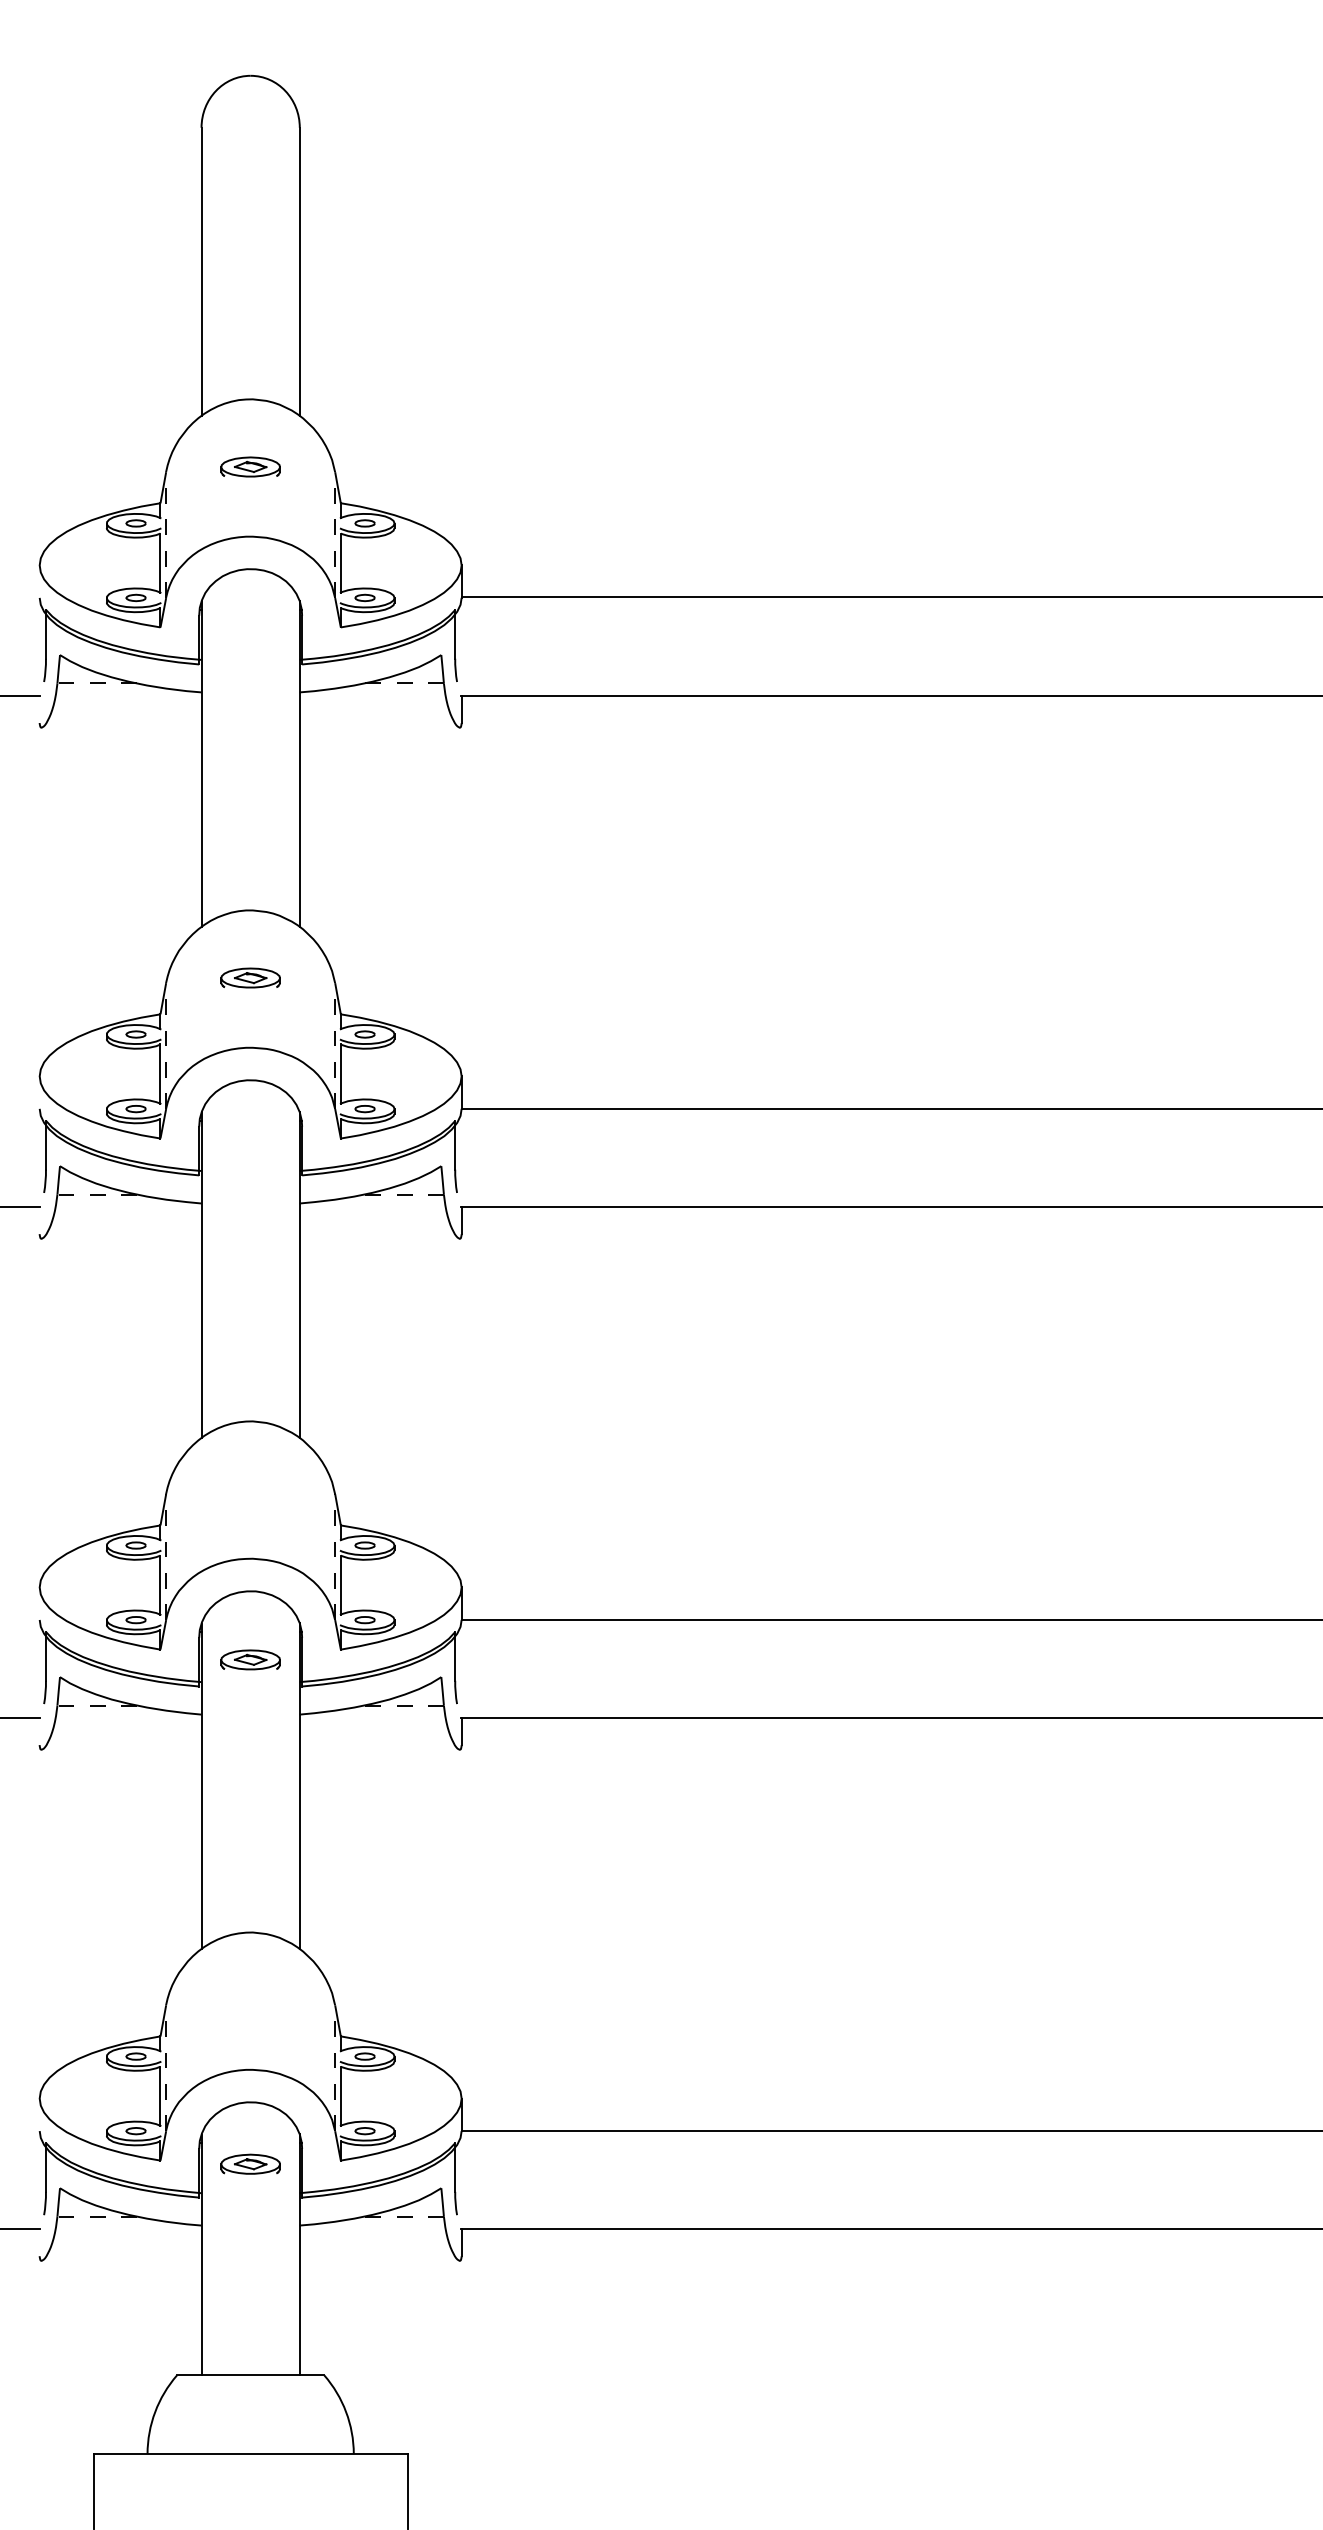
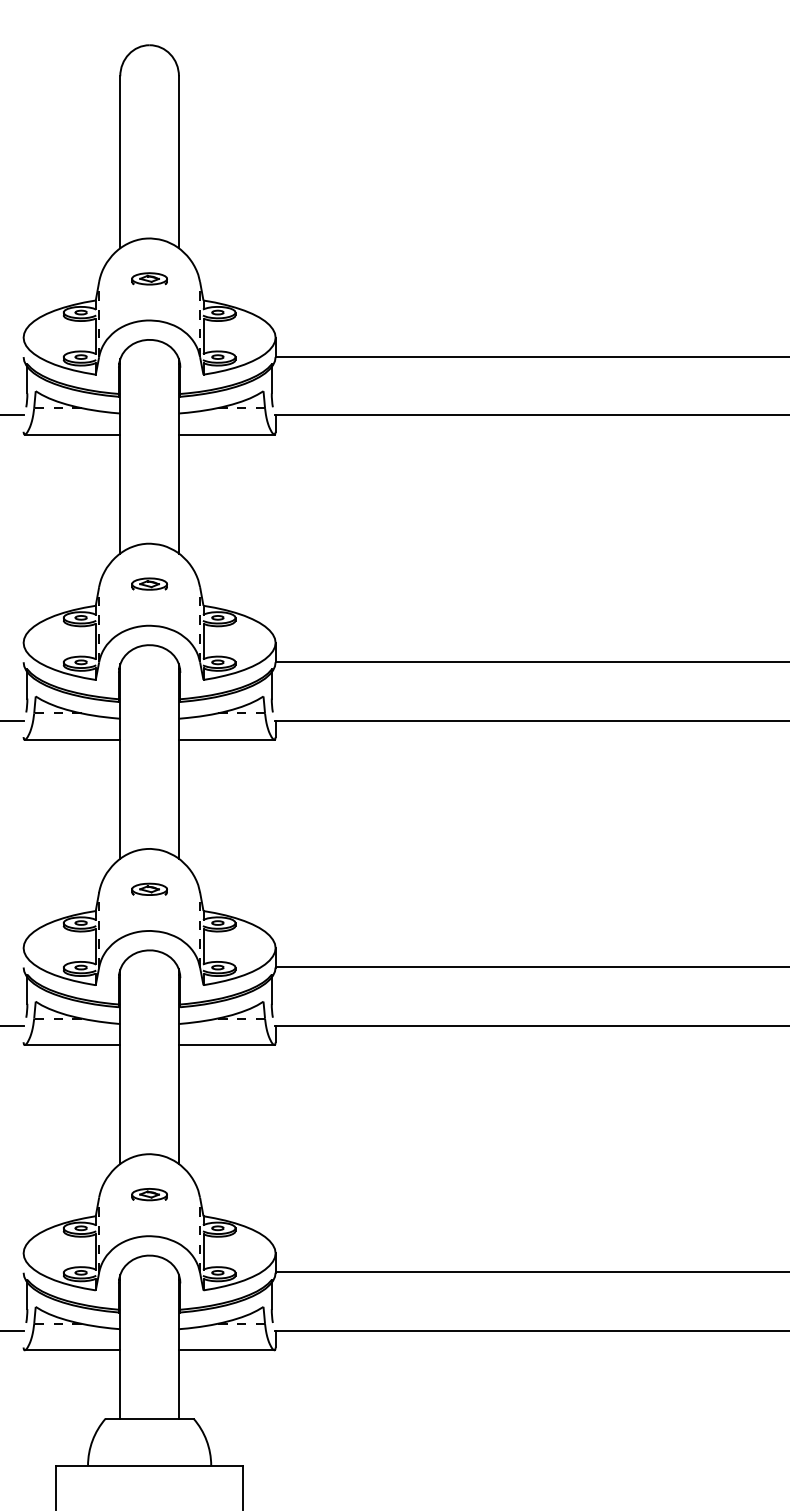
line: (121, 727) -> (72, 434), added
line: (379, 727) -> (226, 434), added
line: (121, 1238) -> (72, 739), added
line: (379, 1238) -> (226, 739), added
part: (250, 1658) -> (149, 888), moved
line: (121, 1750) -> (72, 1045), added
line: (379, 1750) -> (226, 1045), added
part: (250, 2164) -> (149, 1194), moved
line: (121, 2261) -> (72, 1350), added
line: (379, 2261) -> (226, 1350), added

